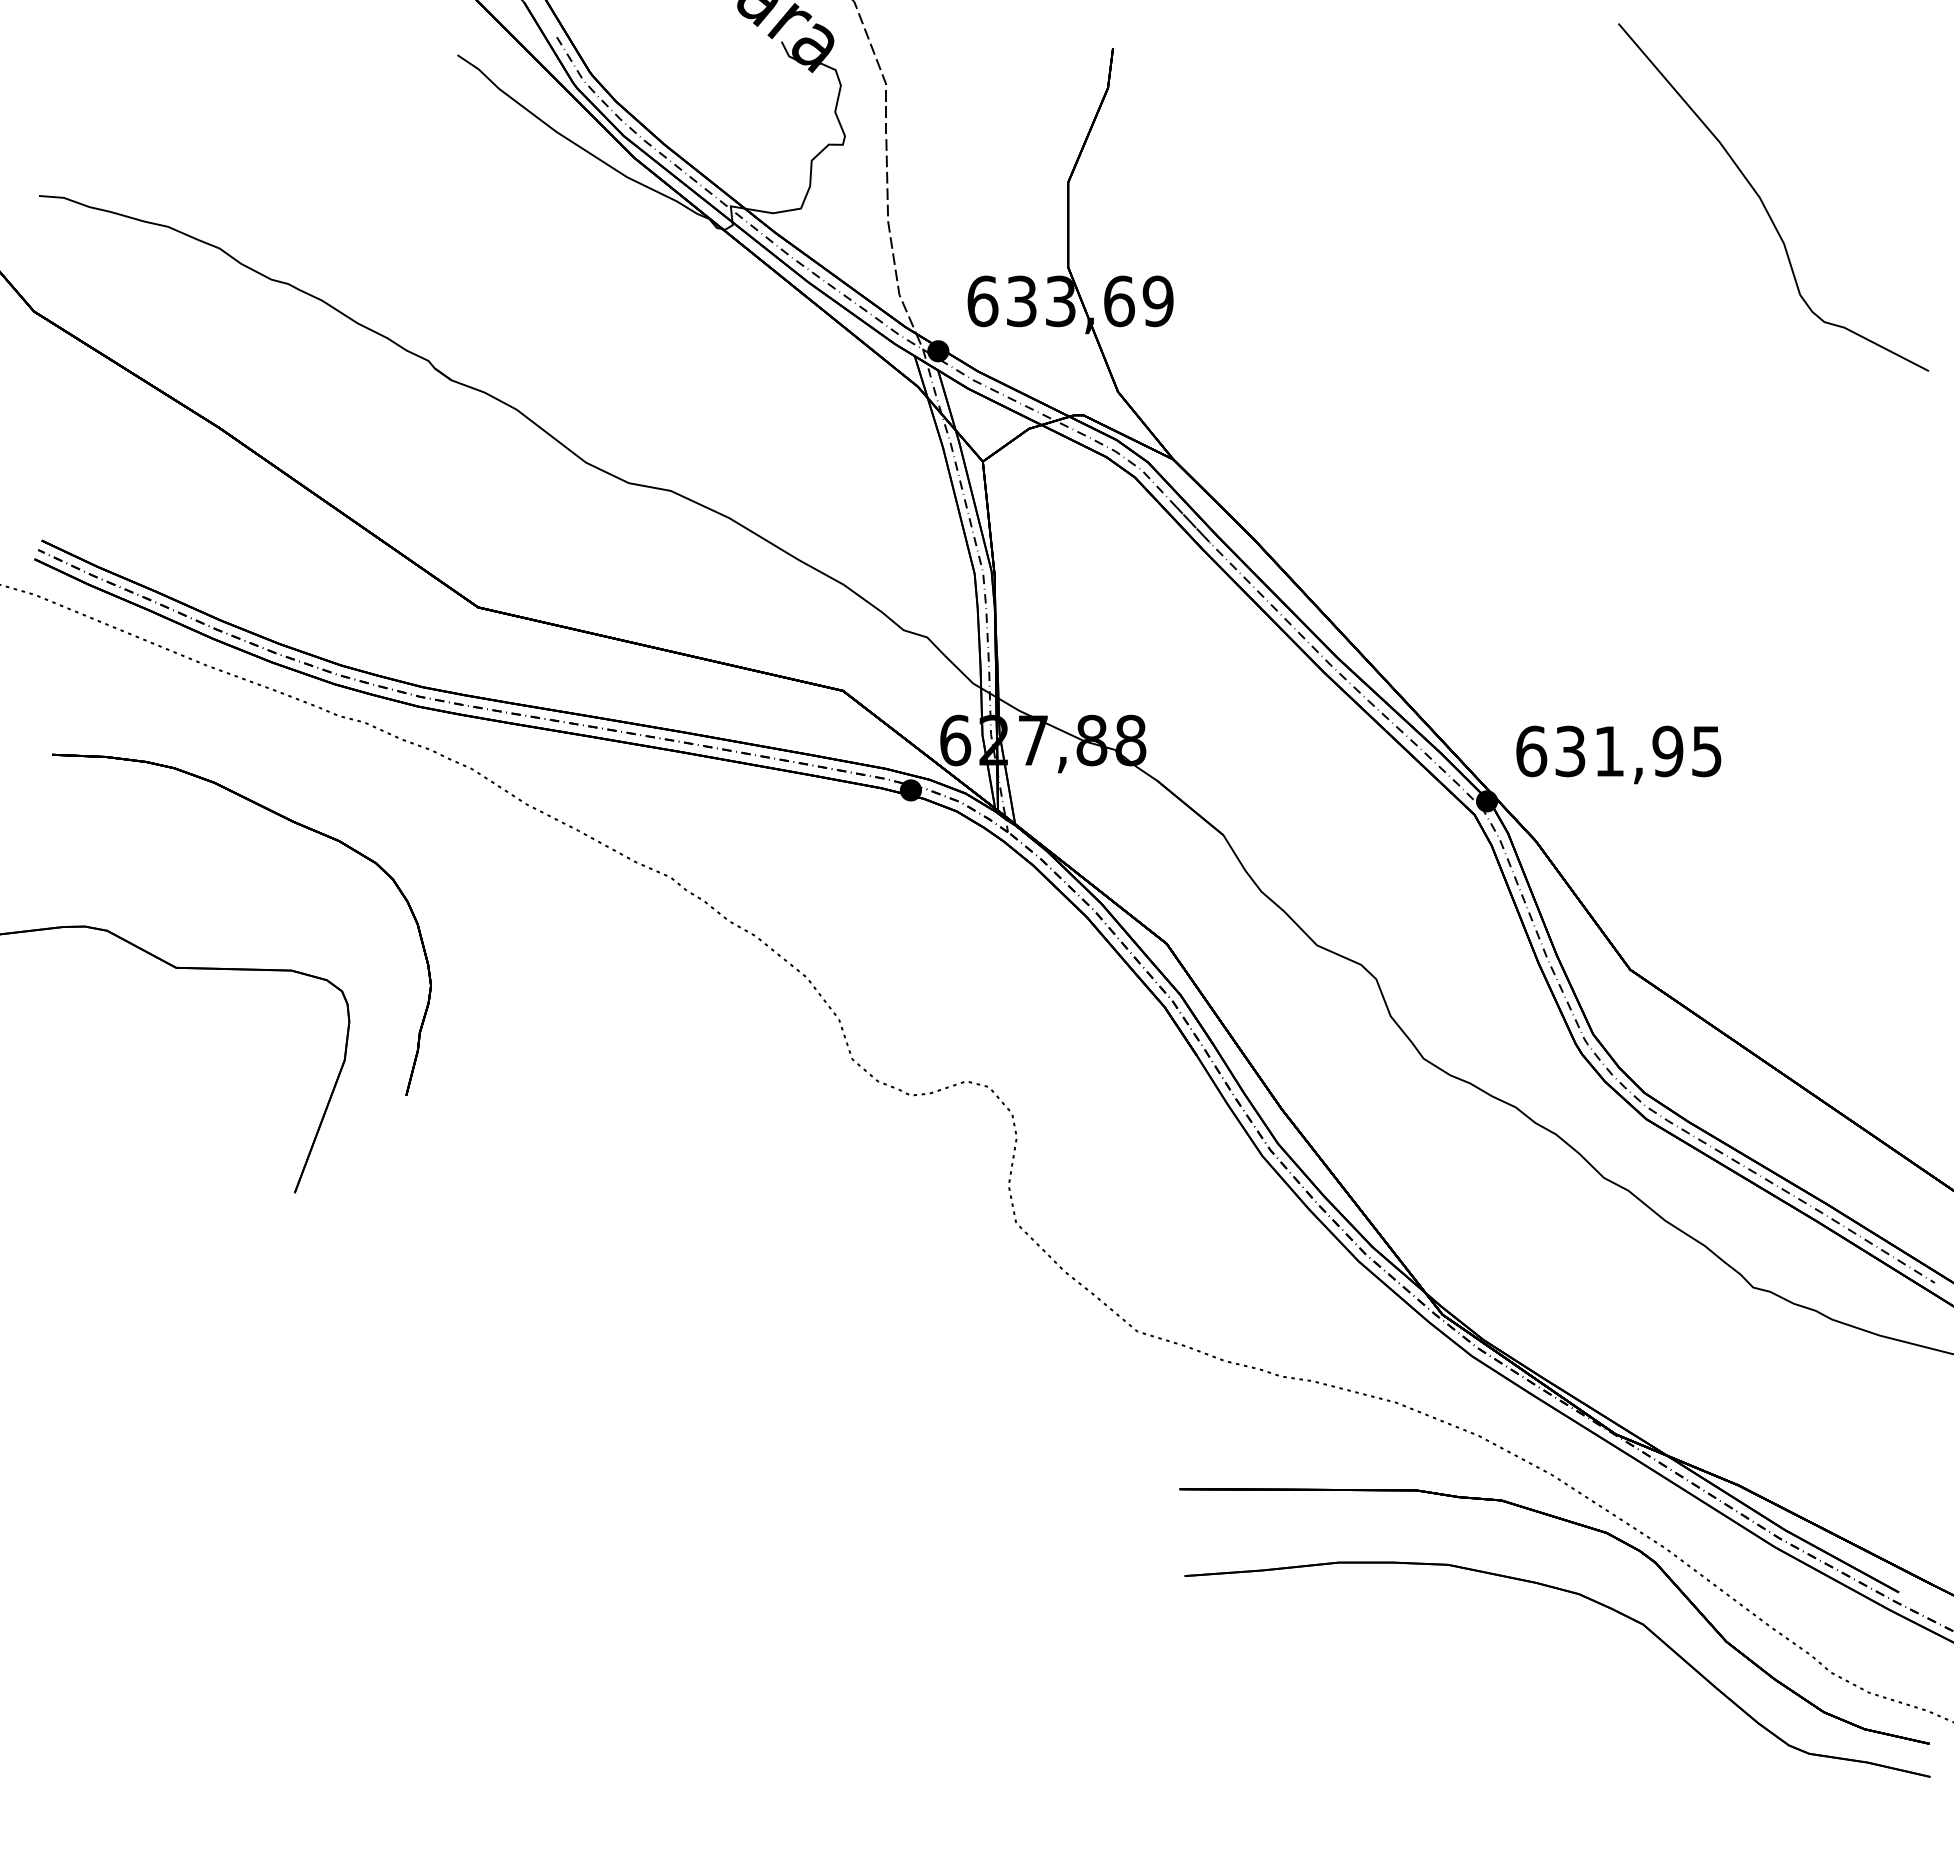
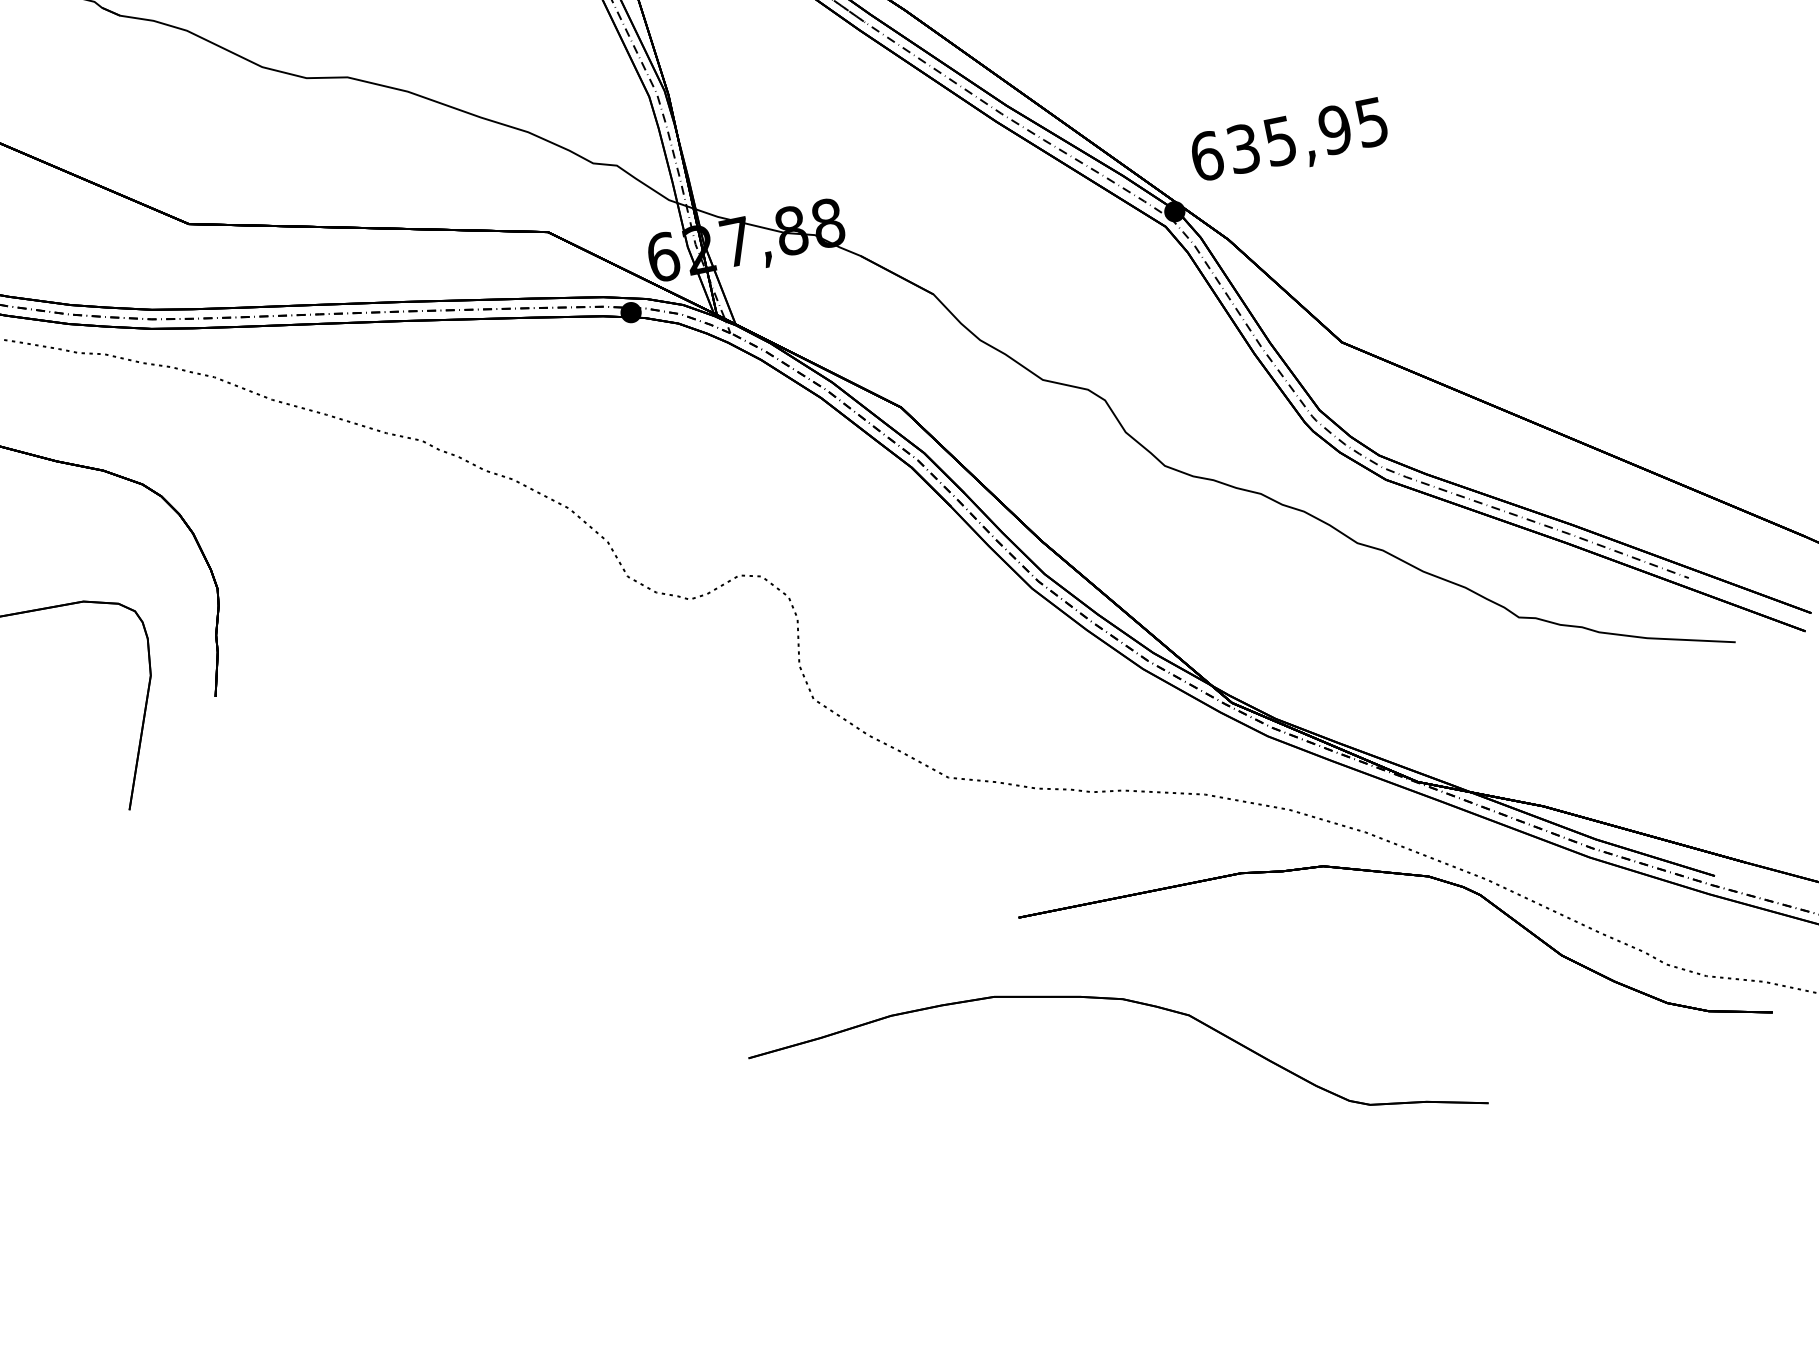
text: (1608, 751) -> (1279, 141), 631,95 -> 635,95
part: (1587, 1599) -> (1131, 1002), moved

